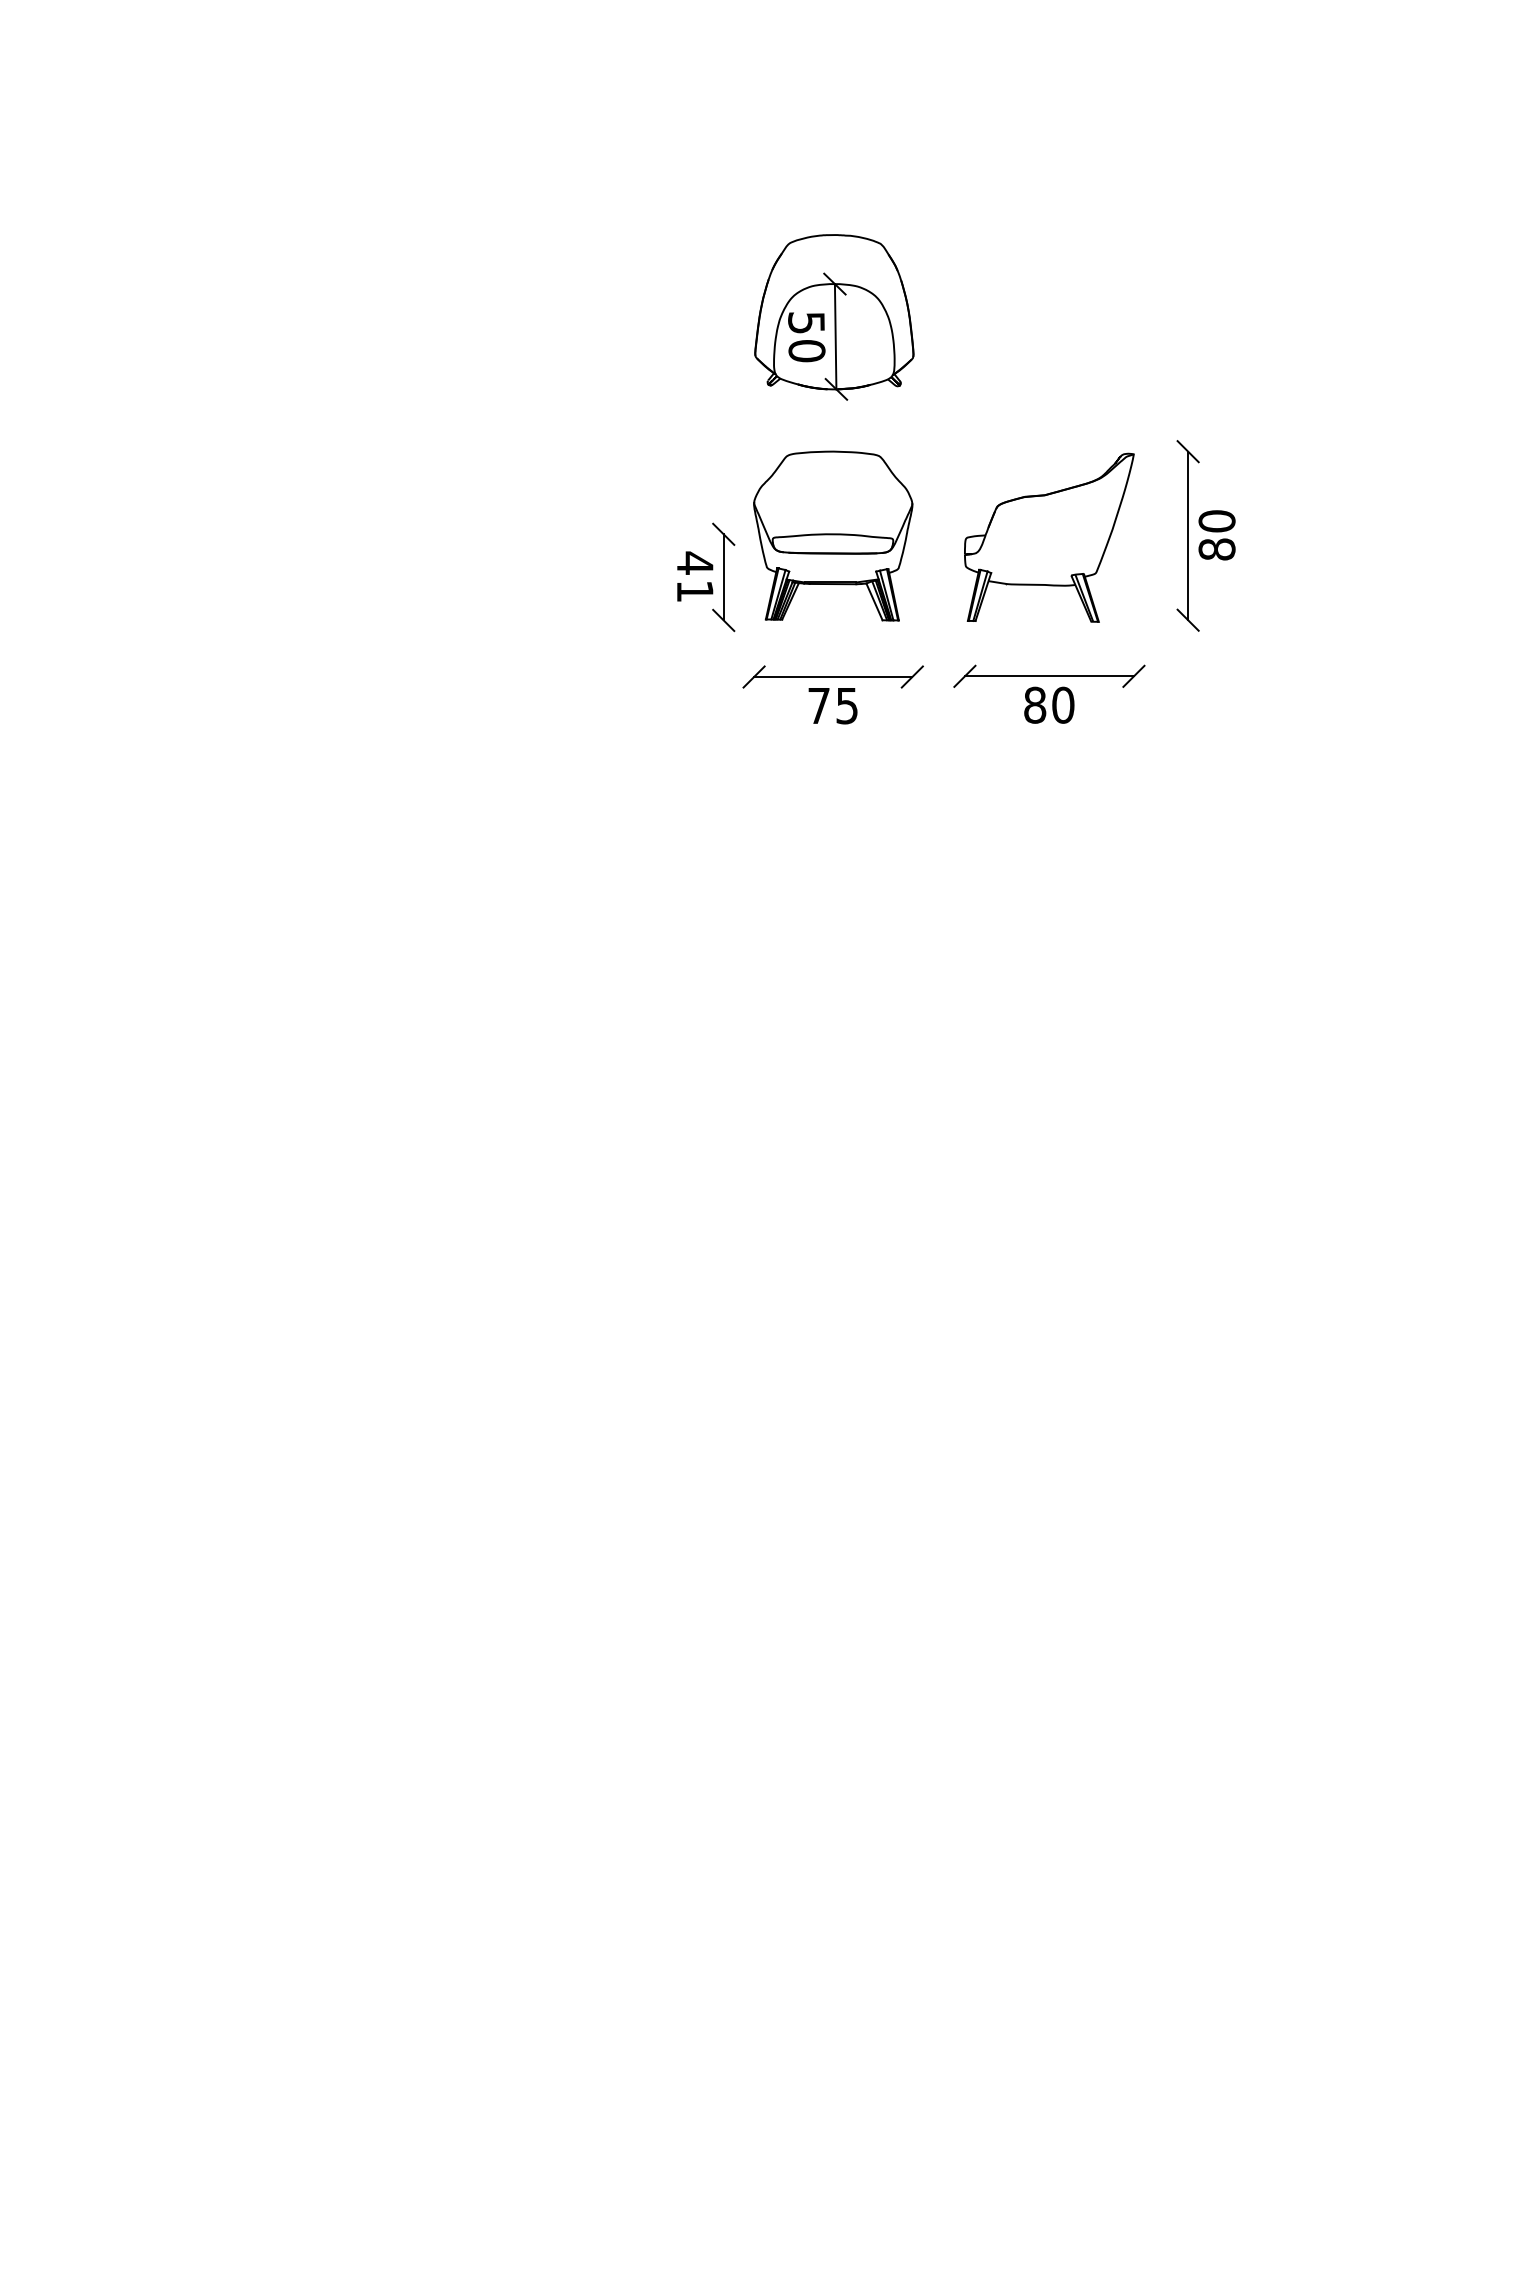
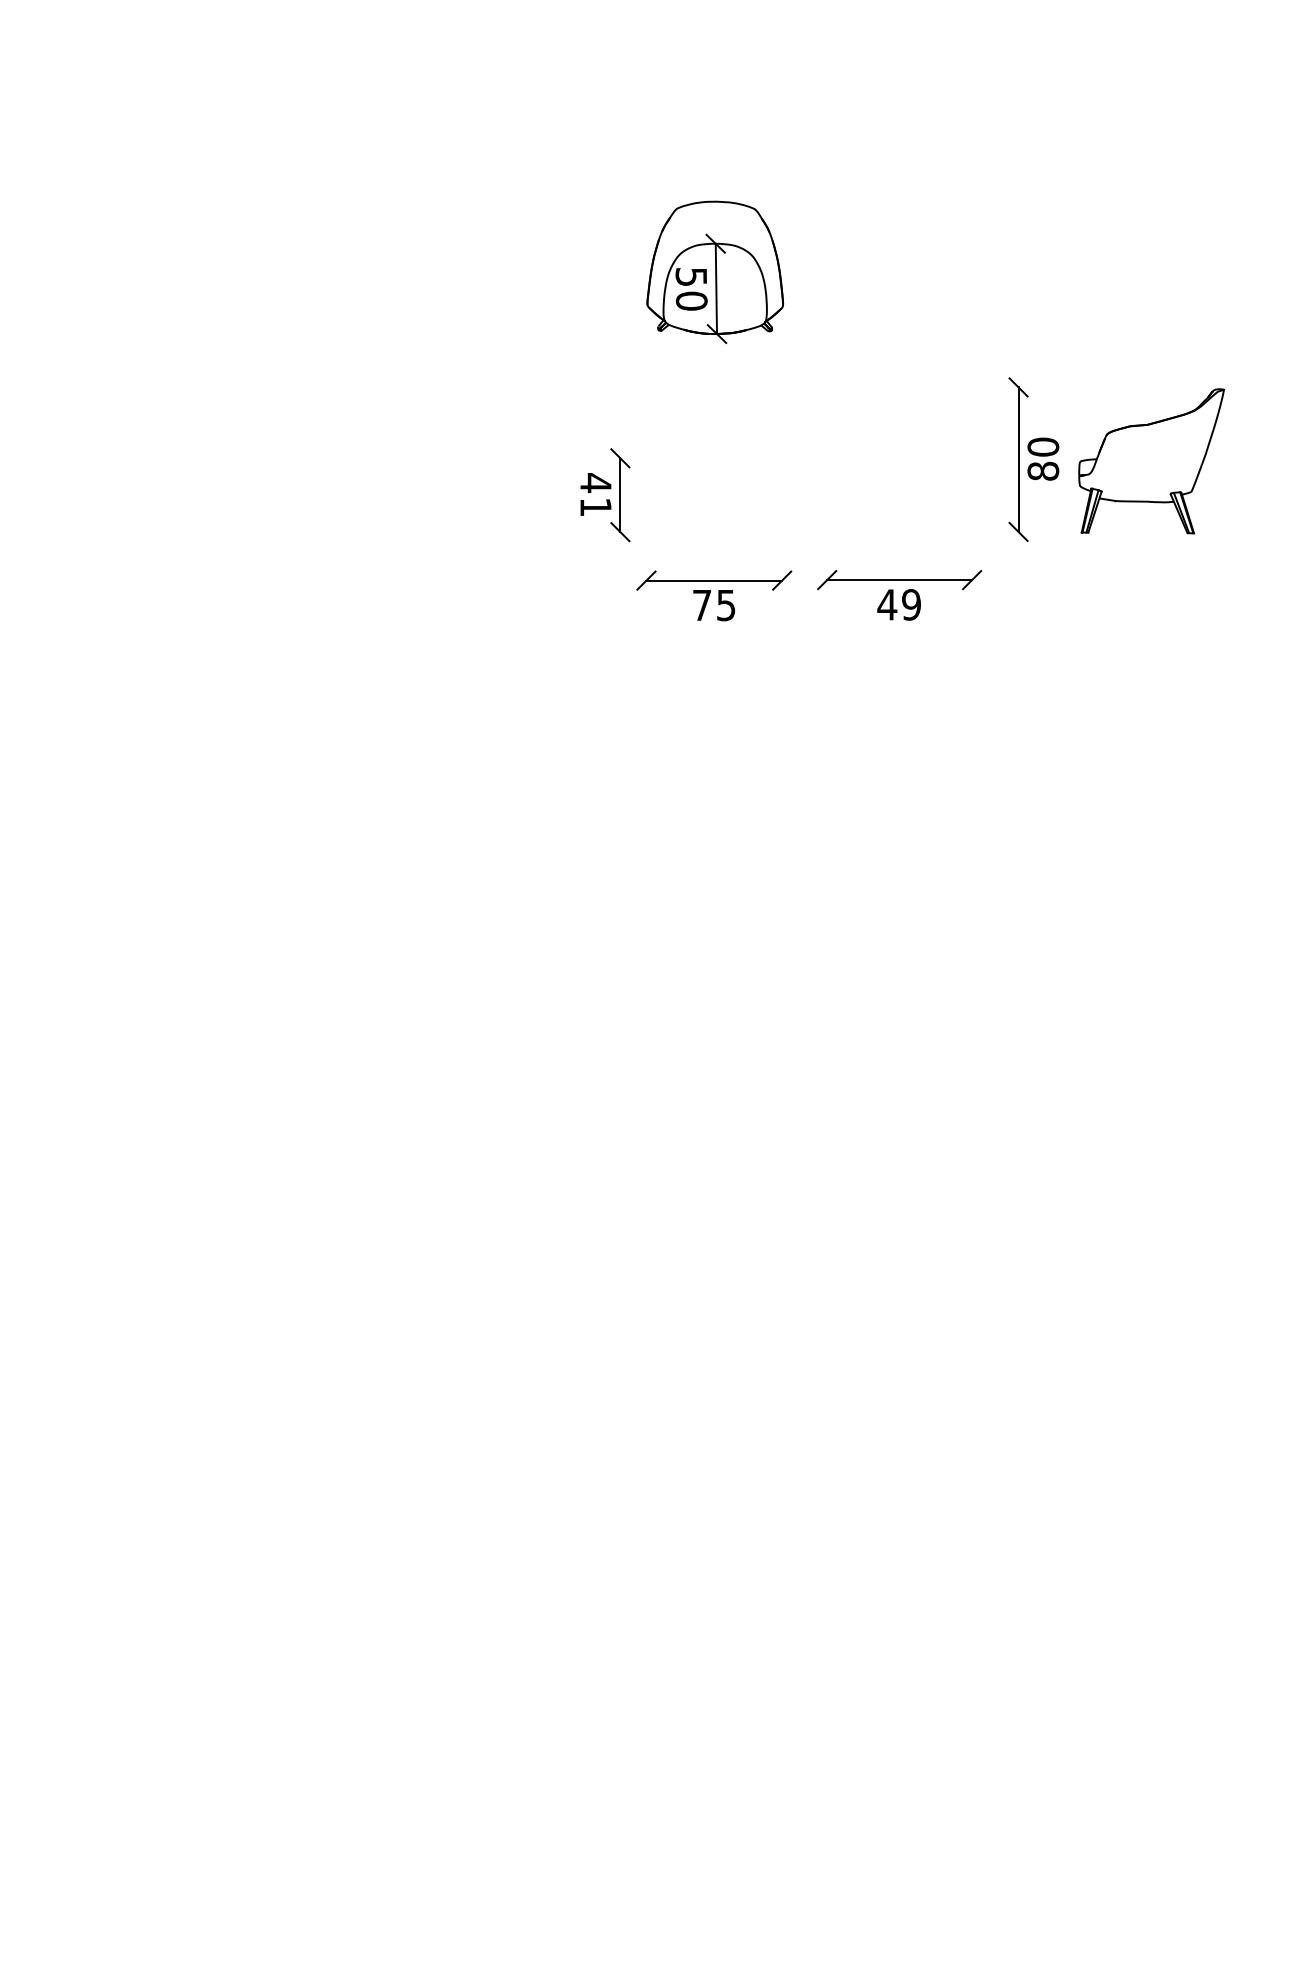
part: (833, 535) -> (714, 459), removed
part: (1049, 538) -> (1151, 461), moved
text: (1049, 704) -> (899, 604), 80 -> 49

